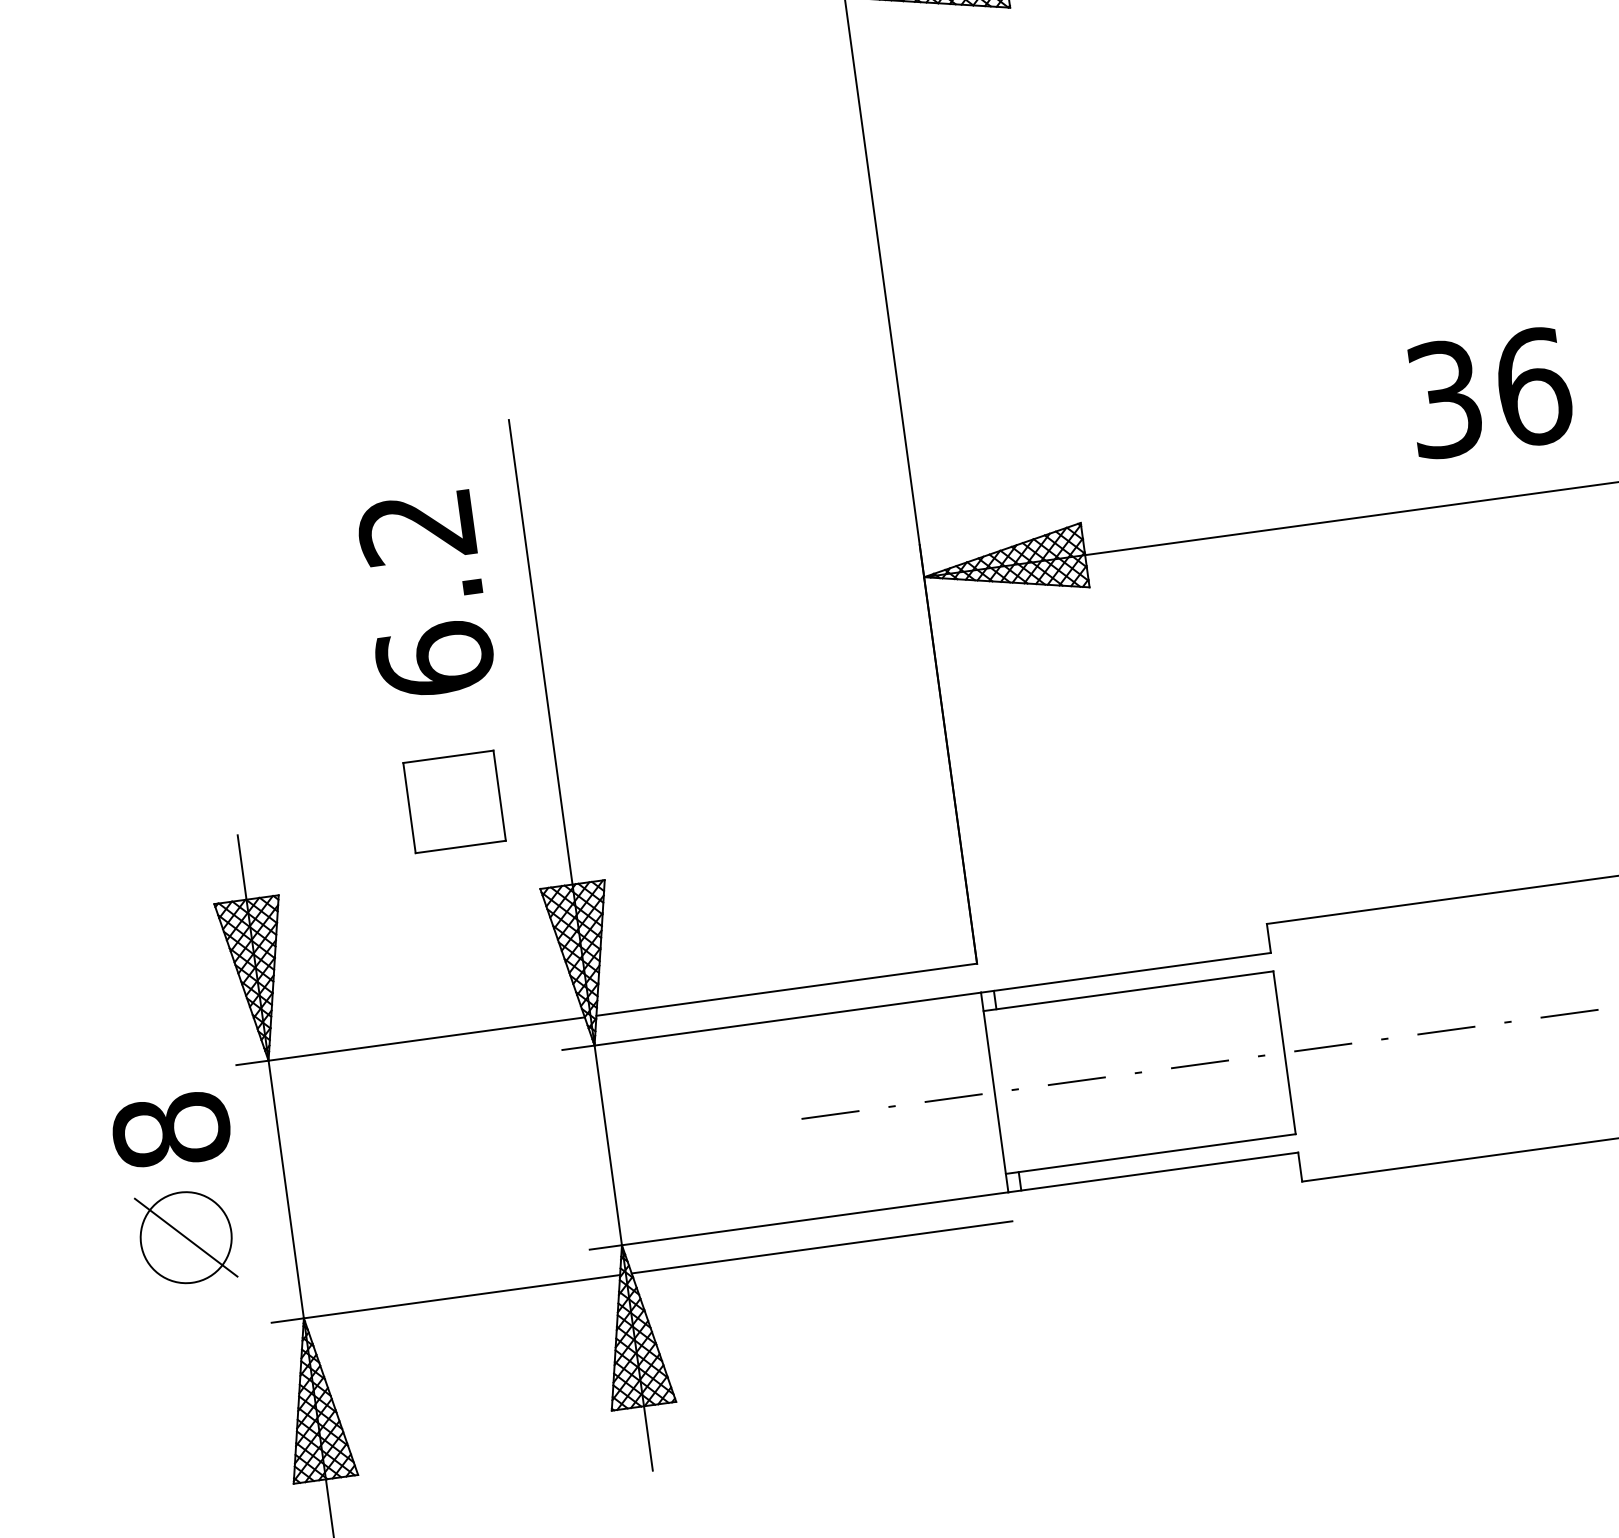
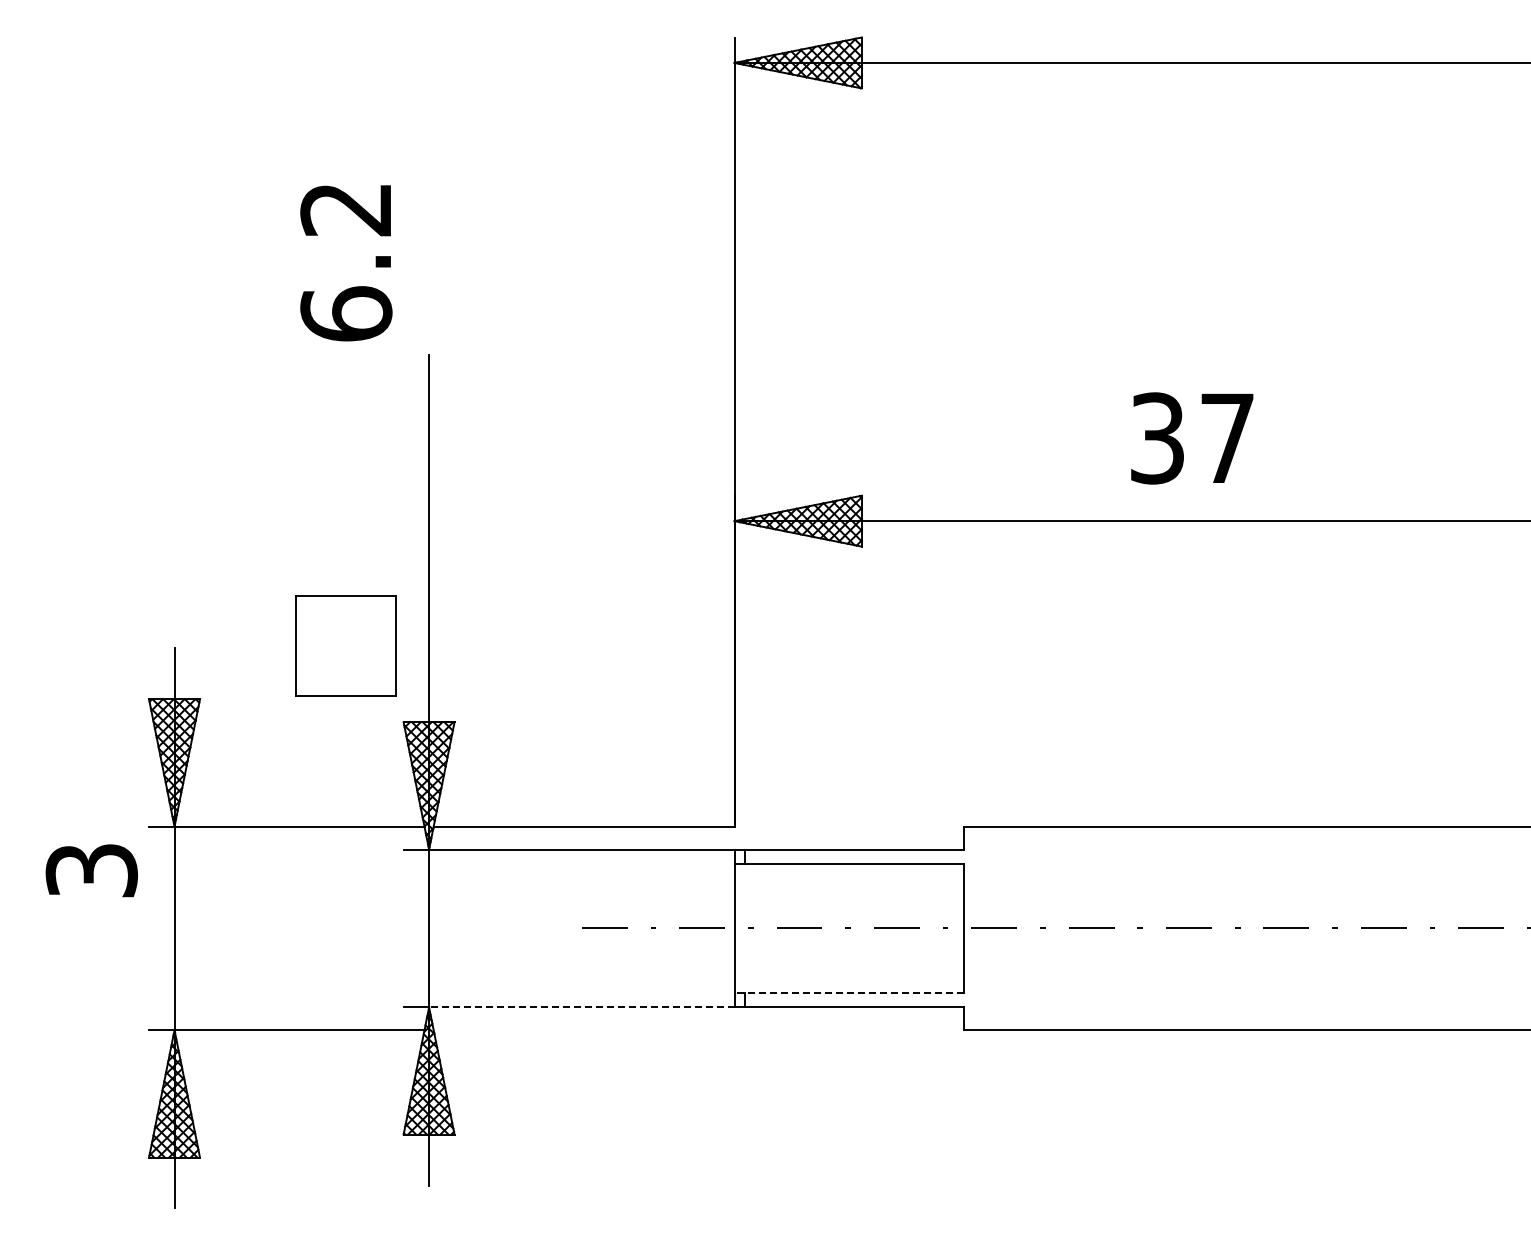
text: (1533, 387) -> (1227, 438), 36 -> 37
text: (426, 595) -> (346, 263), moved
part: (454, 801) -> (346, 645), size x1.4
text: (171, 1130) -> (91, 870), 8 -> 3
line: (1151, 1153) -> (849, 992), solid -> dashed
line: (814, 1218) -> (581, 1007), solid -> dashed
part: (185, 1236) -> (91, 954), removed
line: (821, 1247) -> (583, 1030), removed

